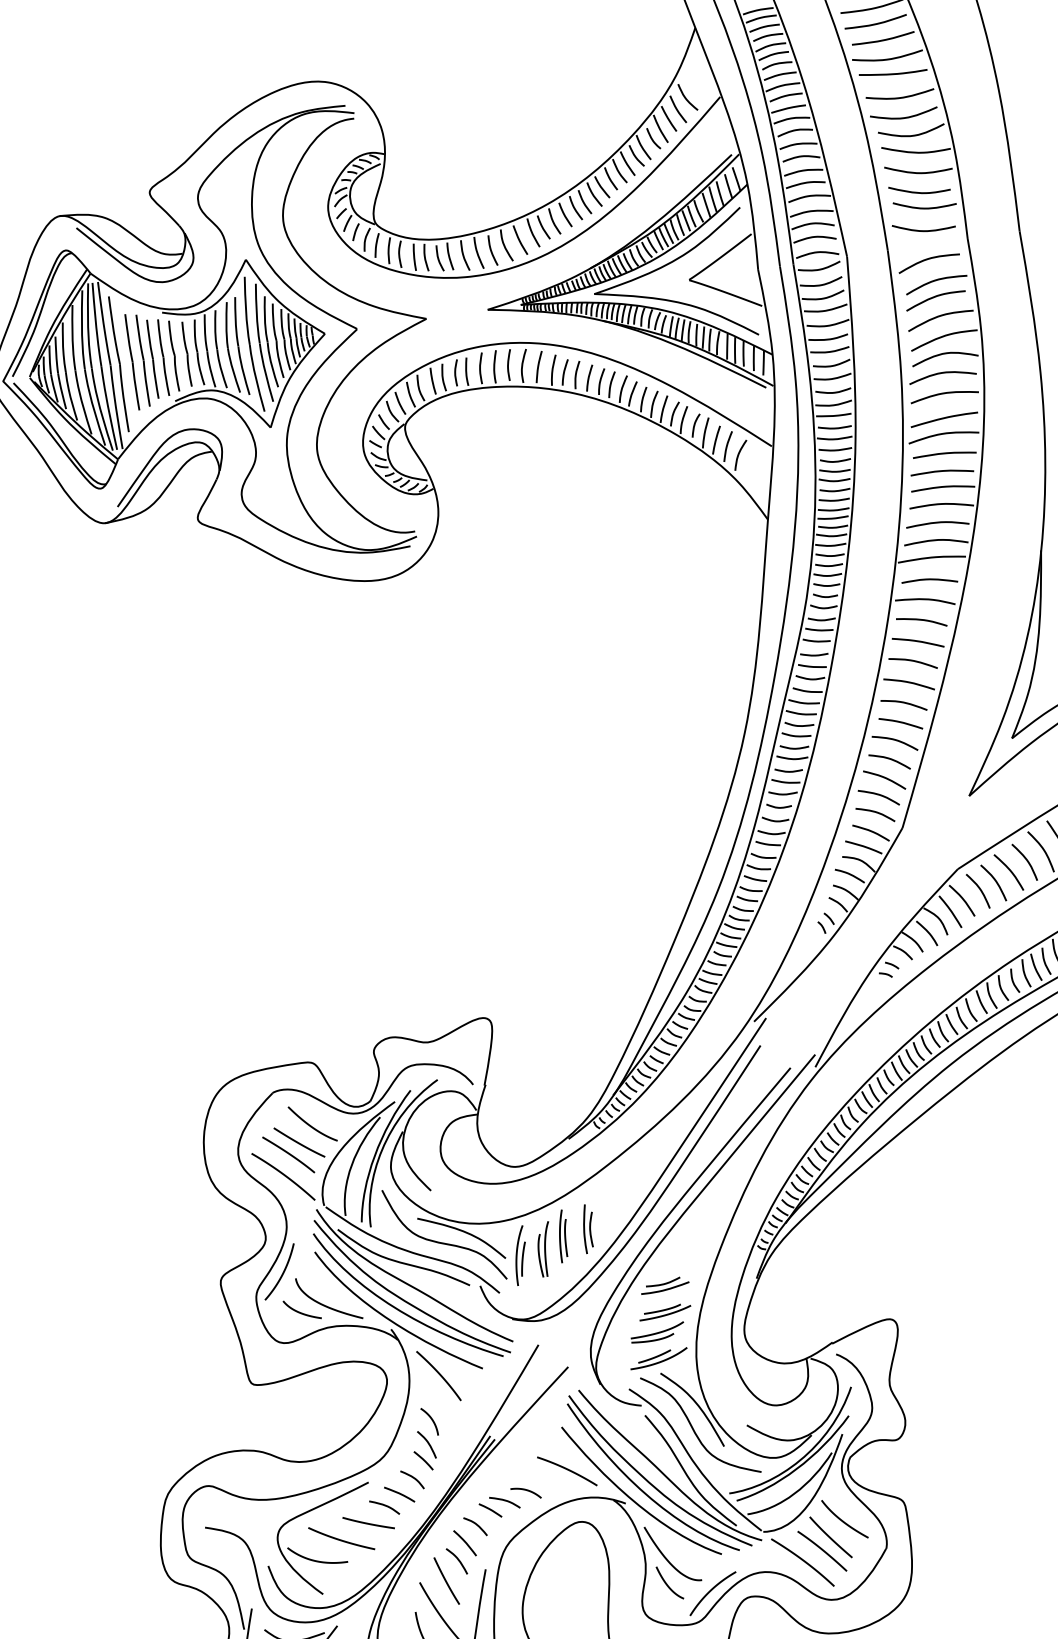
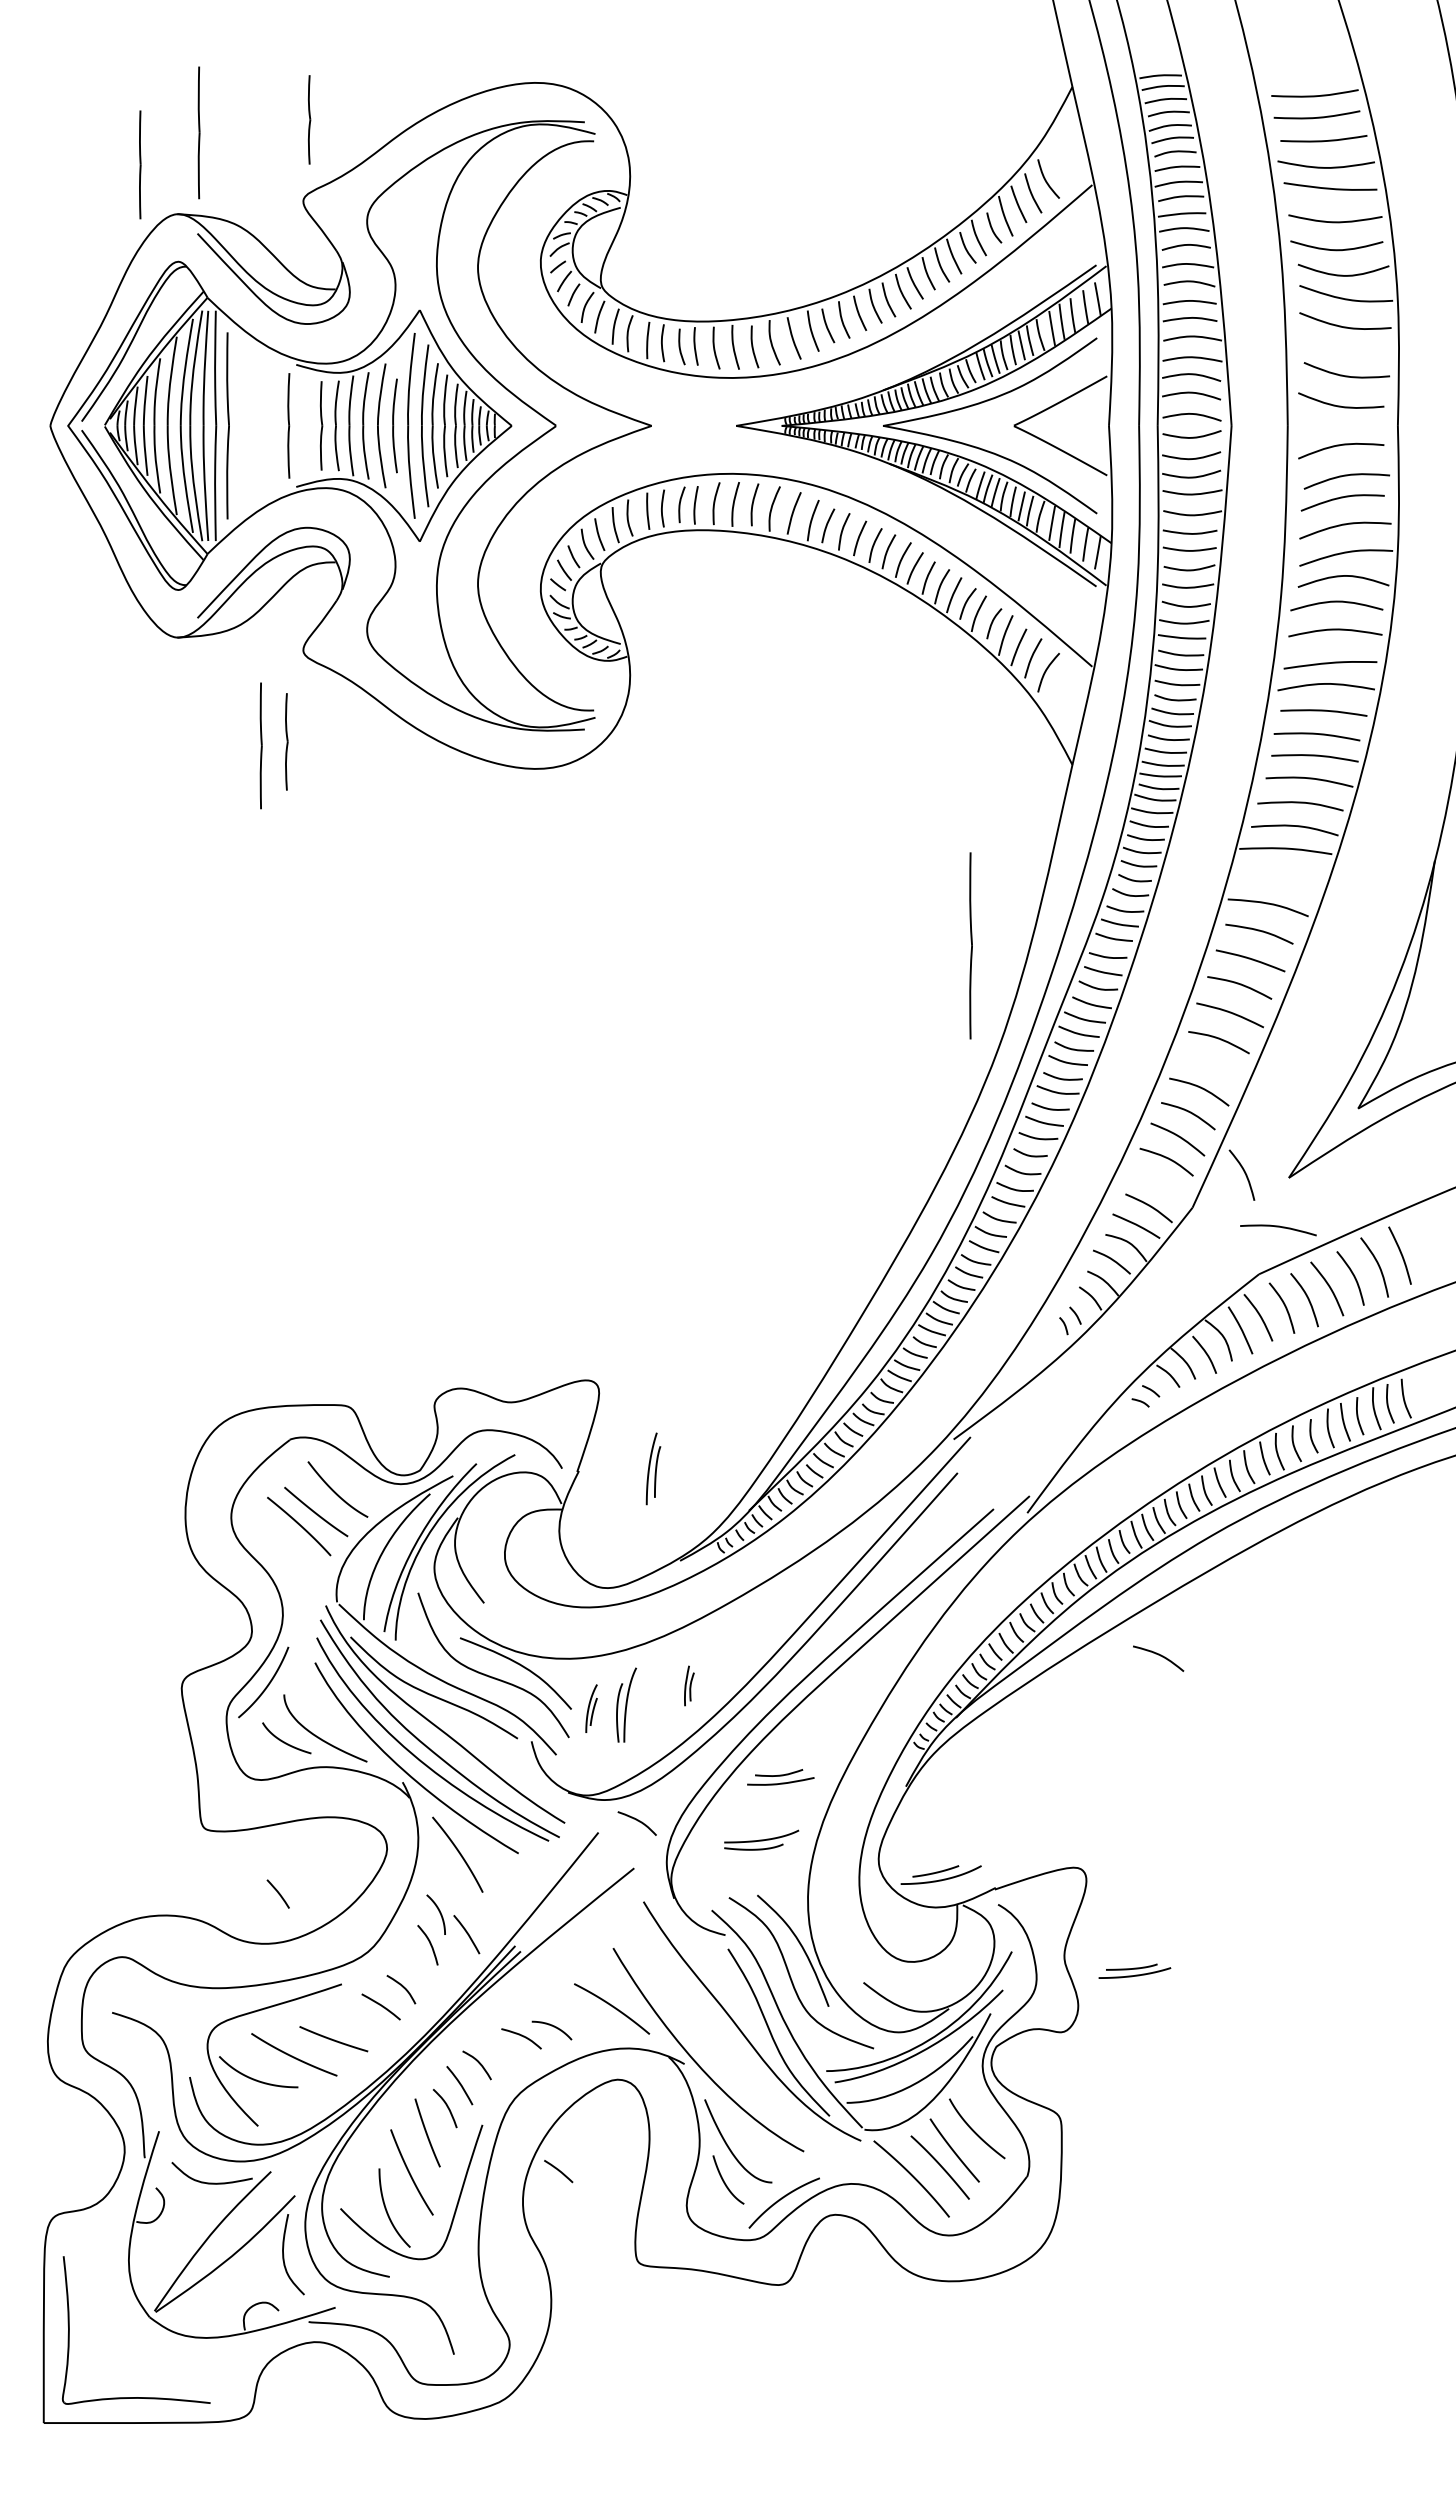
line: (145, 133) -> (309, 119), added
curve: (917, 191) -> (1339, 352), removed
part: (239, 346) -> (394, 425), size x0.7
line: (173, 355) -> (286, 741), moved
line: (152, 358) -> (140, 164), moved
line: (142, 359) -> (260, 744), moved
line: (131, 362) -> (198, 132), moved
curve: (929, 580) -> (1278, 1227), moved
line: (714, 661) -> (971, 945), added
curve: (901, 722) -> (1211, 1065), removed
curve: (936, 797) -> (1244, 1173), added
curve: (876, 813) -> (1160, 1656), moved
curve: (283, 1175) -> (288, 1553), removed
part: (588, 1228) -> (689, 1685), size x0.6
part: (563, 1235) -> (653, 1468), moved
part: (520, 1255) -> (591, 1708), size x0.6
part: (664, 1311) -> (1134, 1970), moved
part: (658, 1358) -> (940, 1874), moved
curve: (453, 1432) -> (466, 1933), added
line: (422, 1460) -> (277, 1893), moved
part: (649, 1481) -> (720, 2038), removed
curve: (384, 1506) -> (637, 1821), moved
line: (490, 1510) -> (558, 2171), moved

